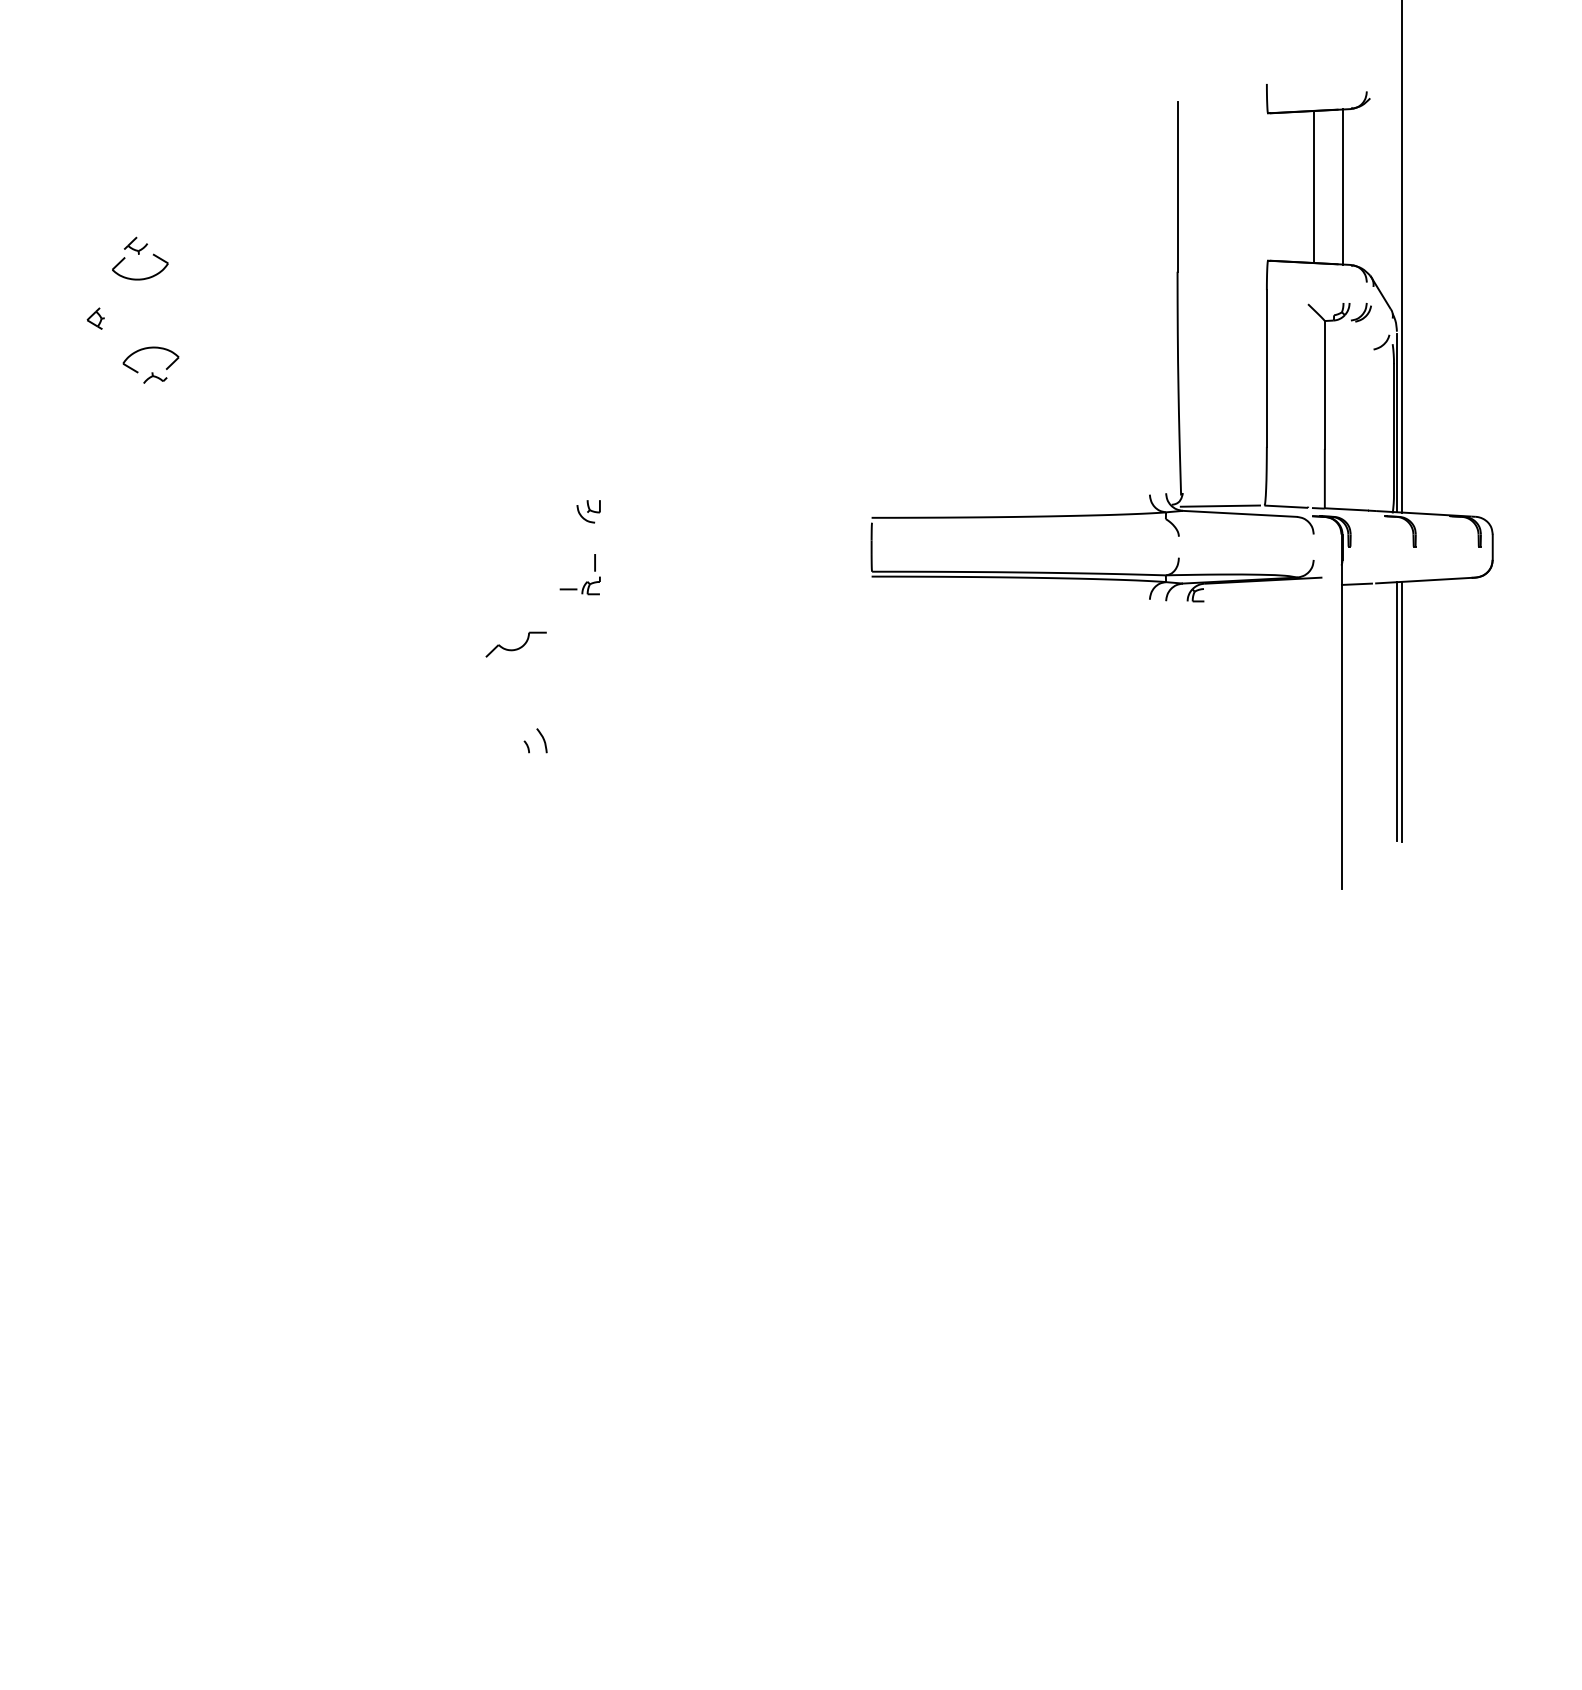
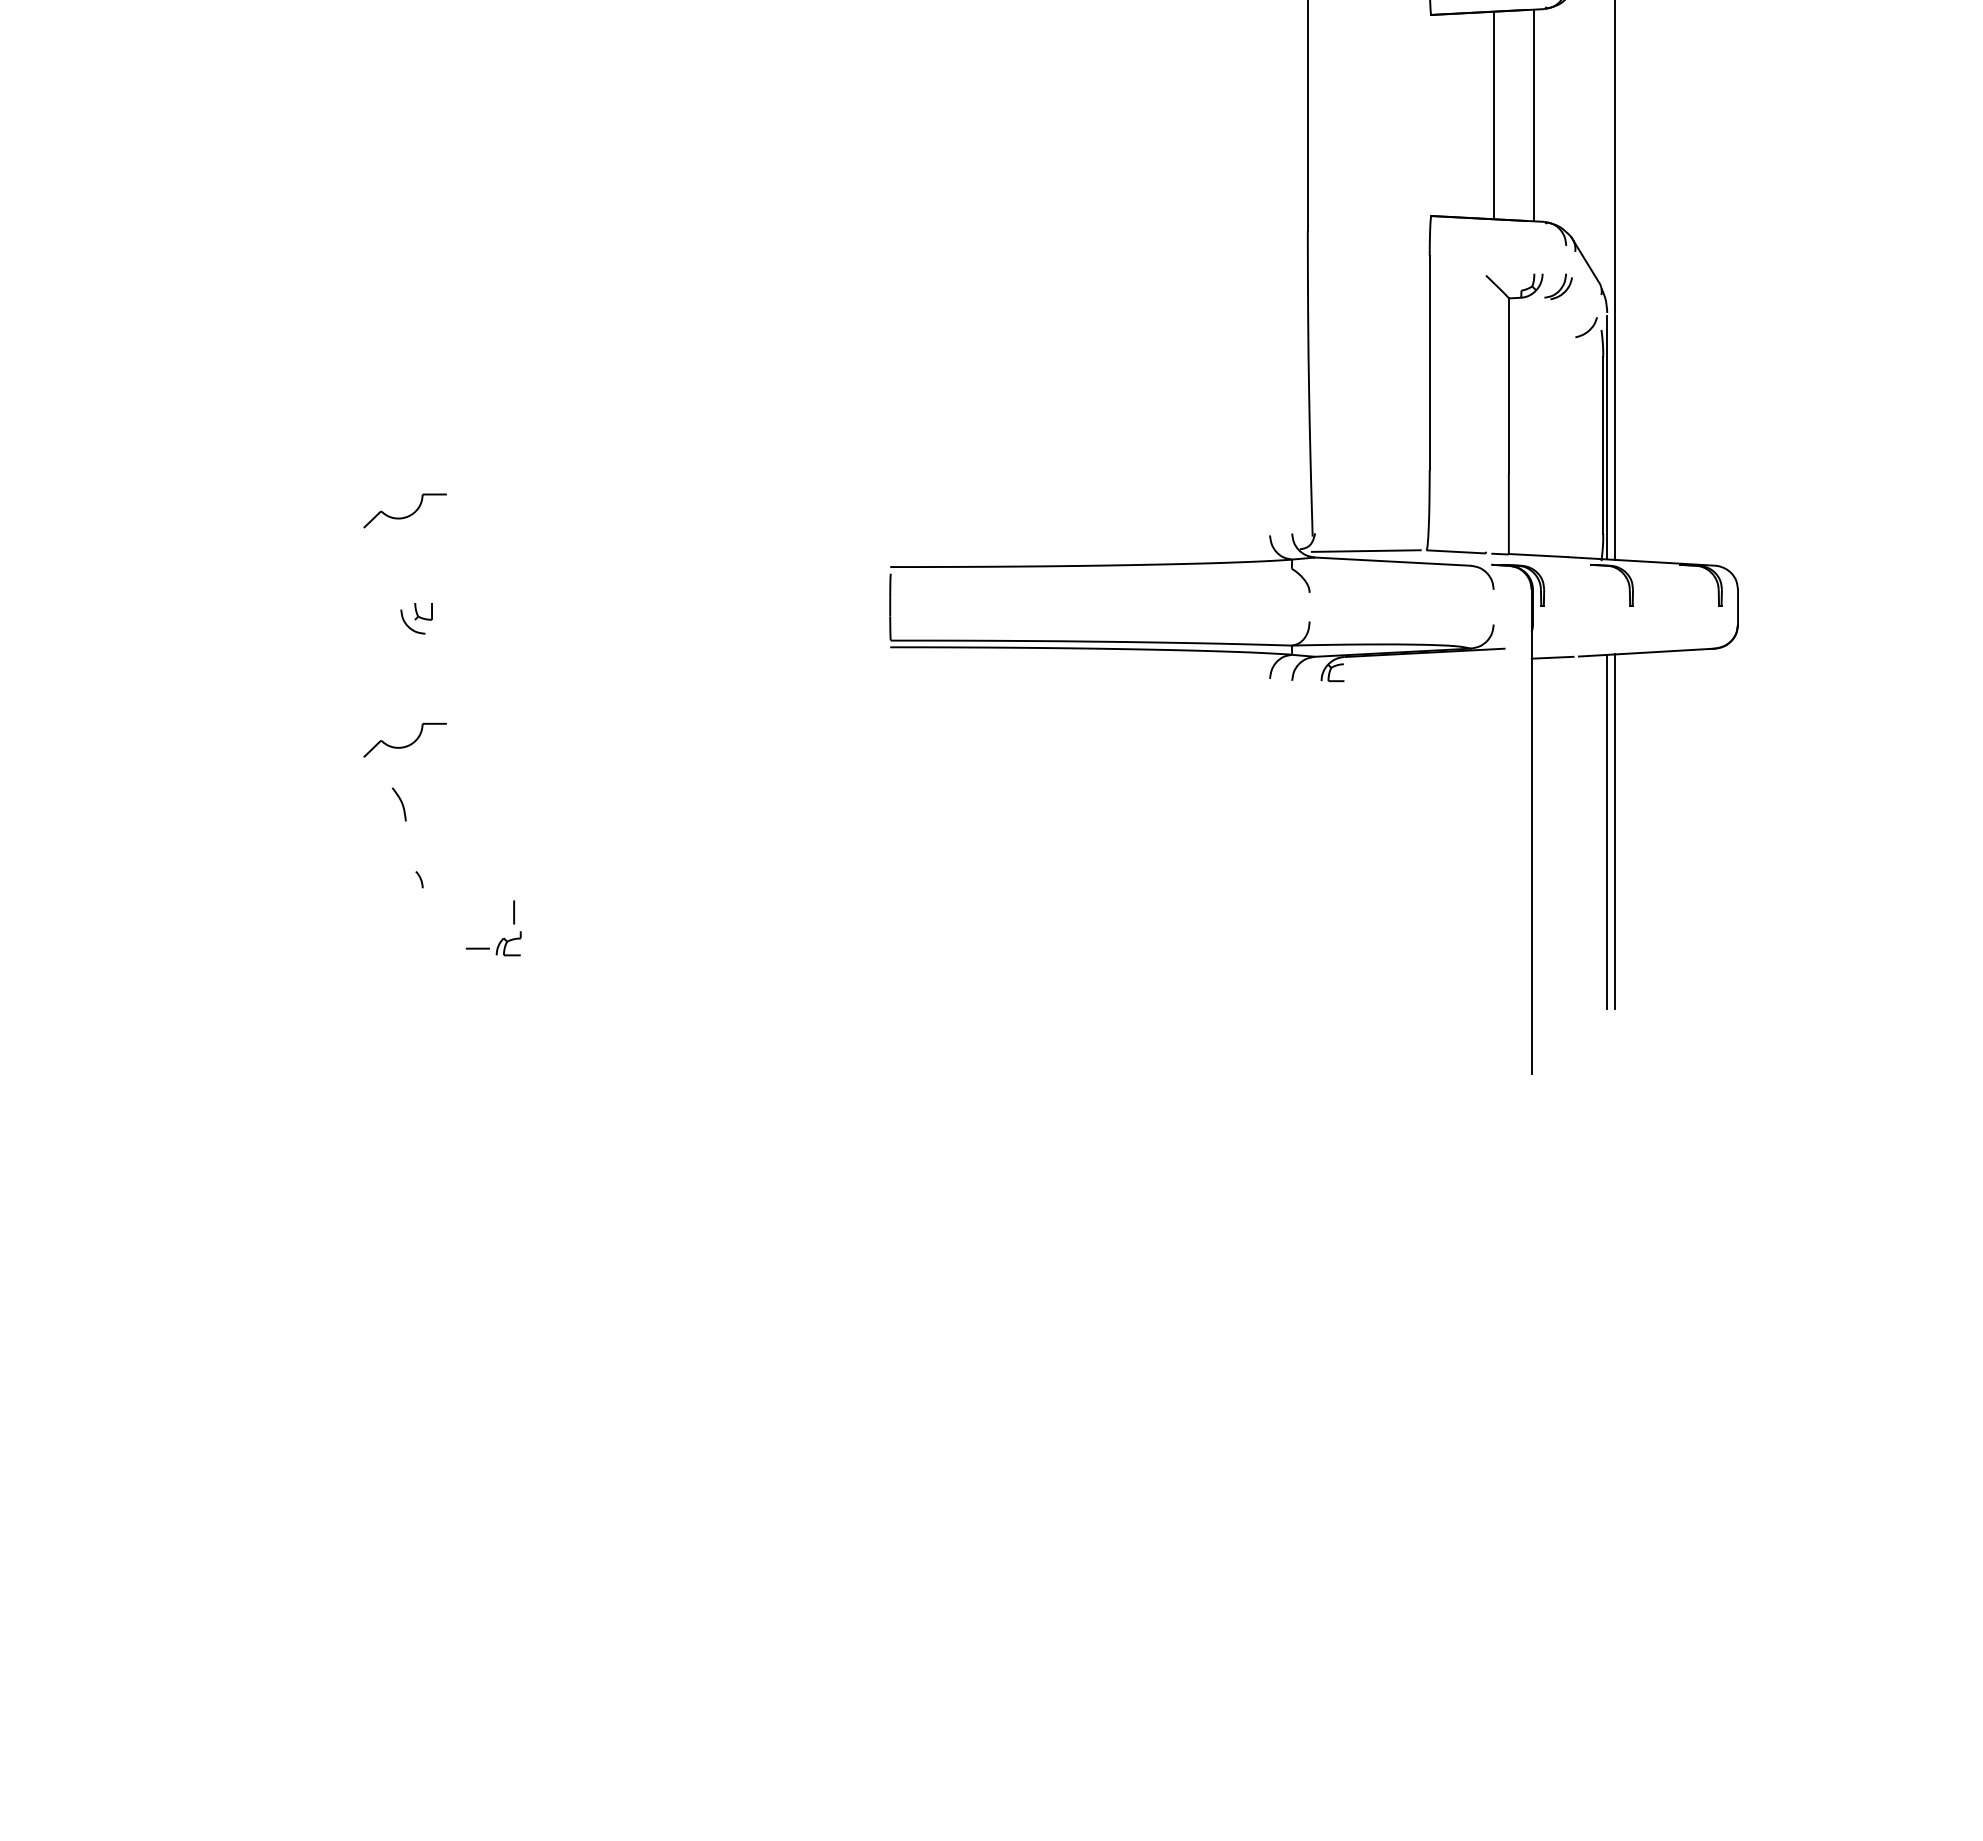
part: (515, 476) -> (404, 510), added
part: (588, 511) -> (416, 618), moved
part: (586, 581) -> (502, 937), moved
curve: (542, 739) -> (400, 802), moved

